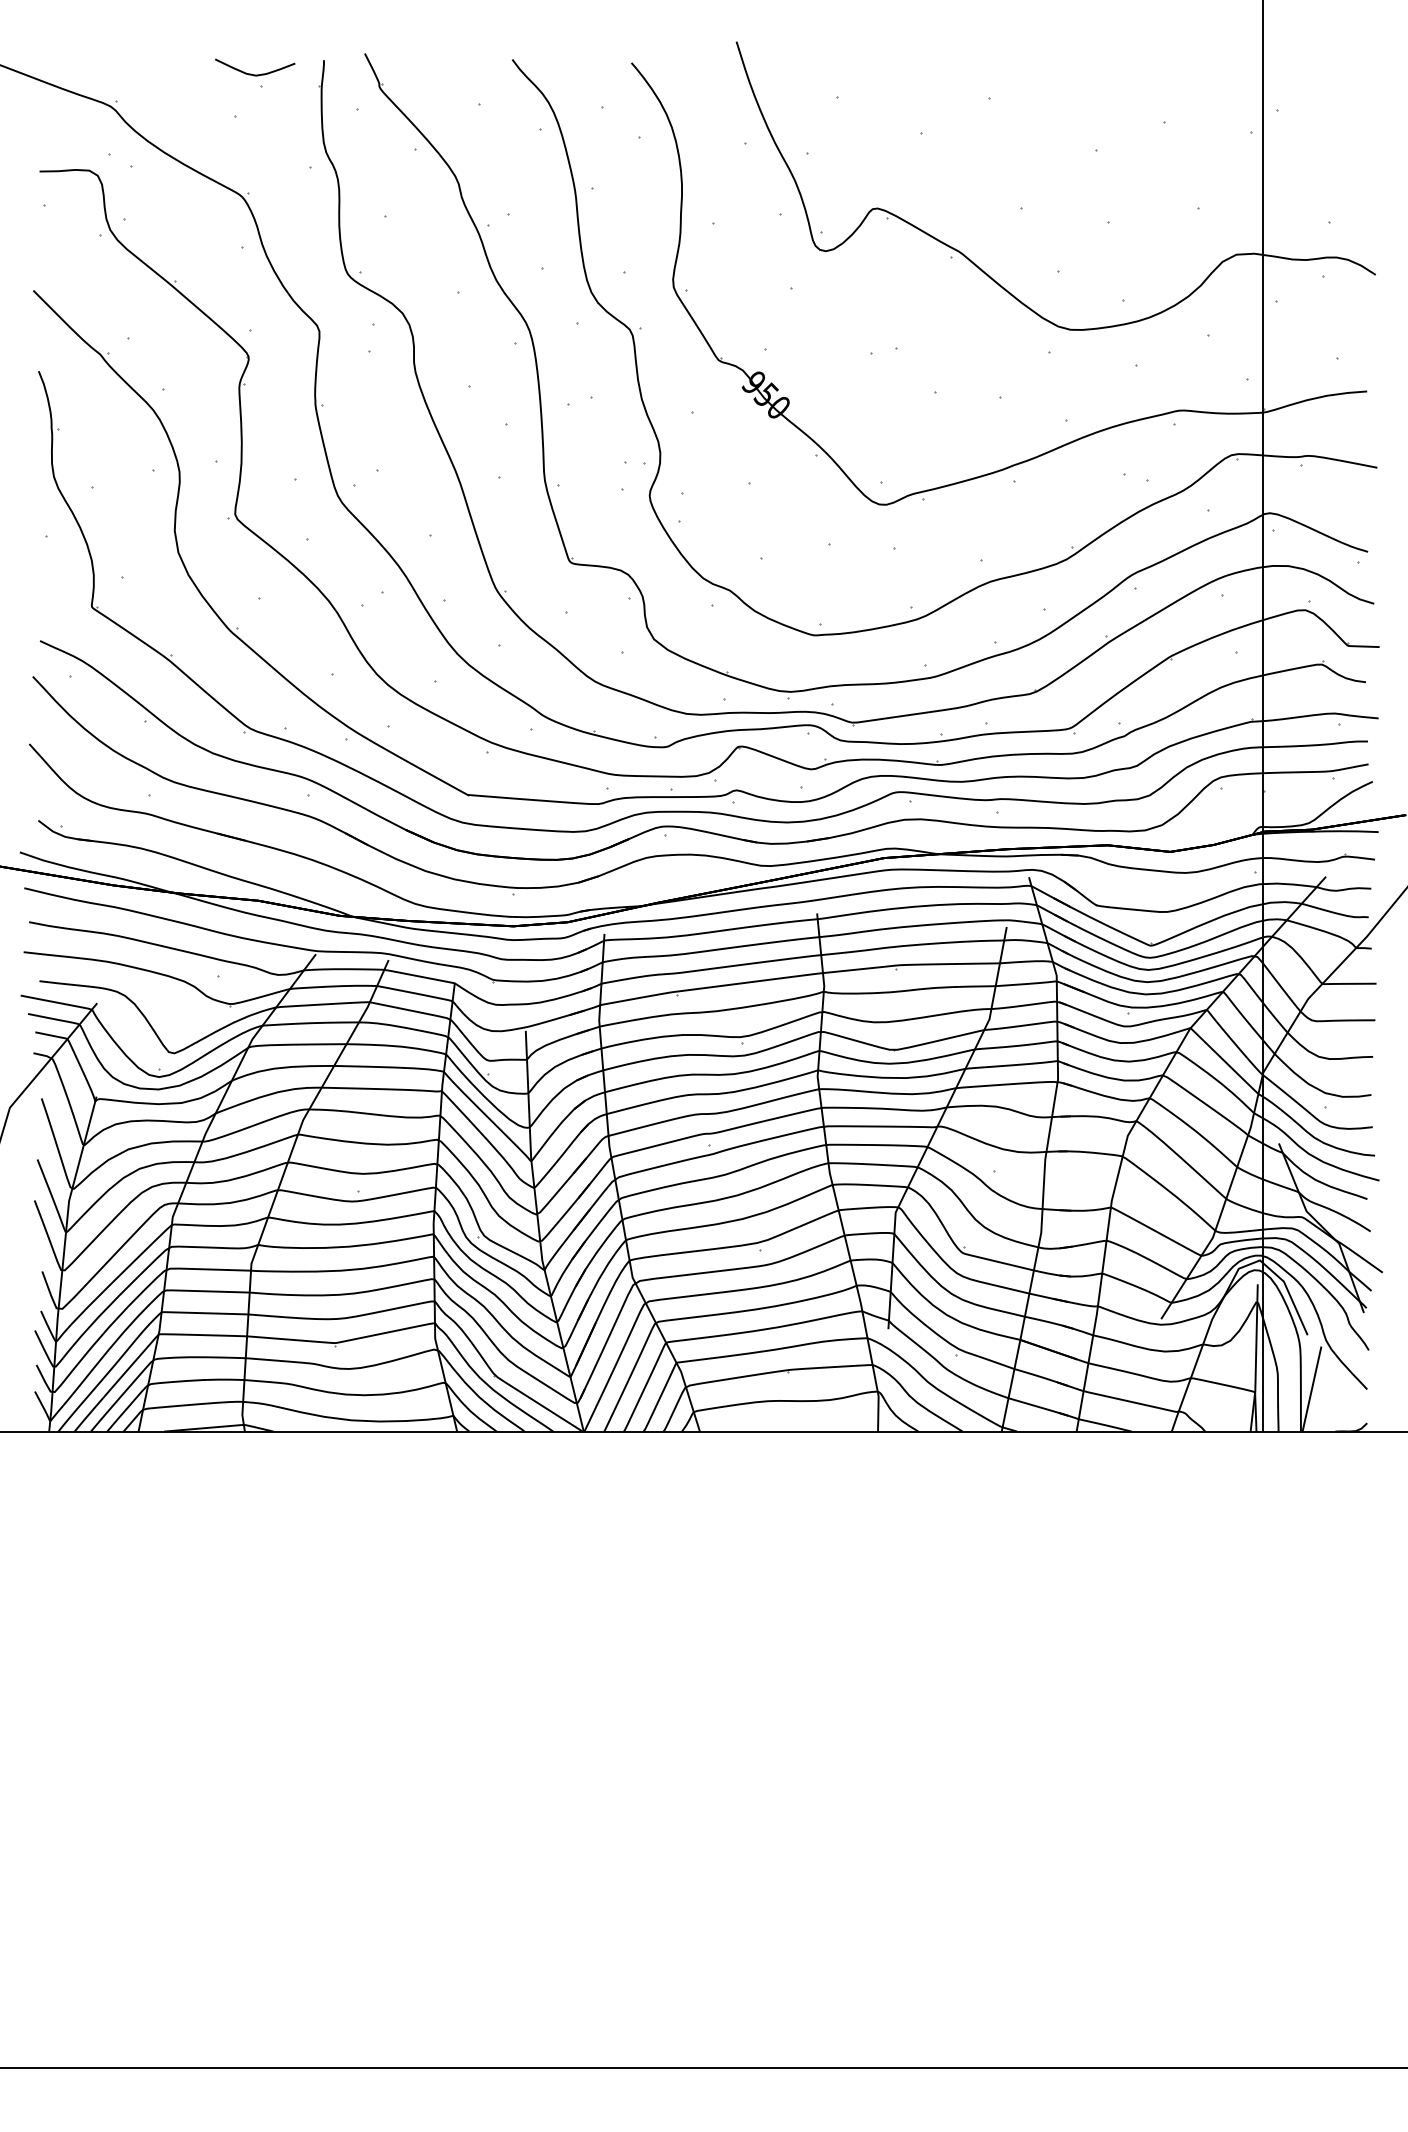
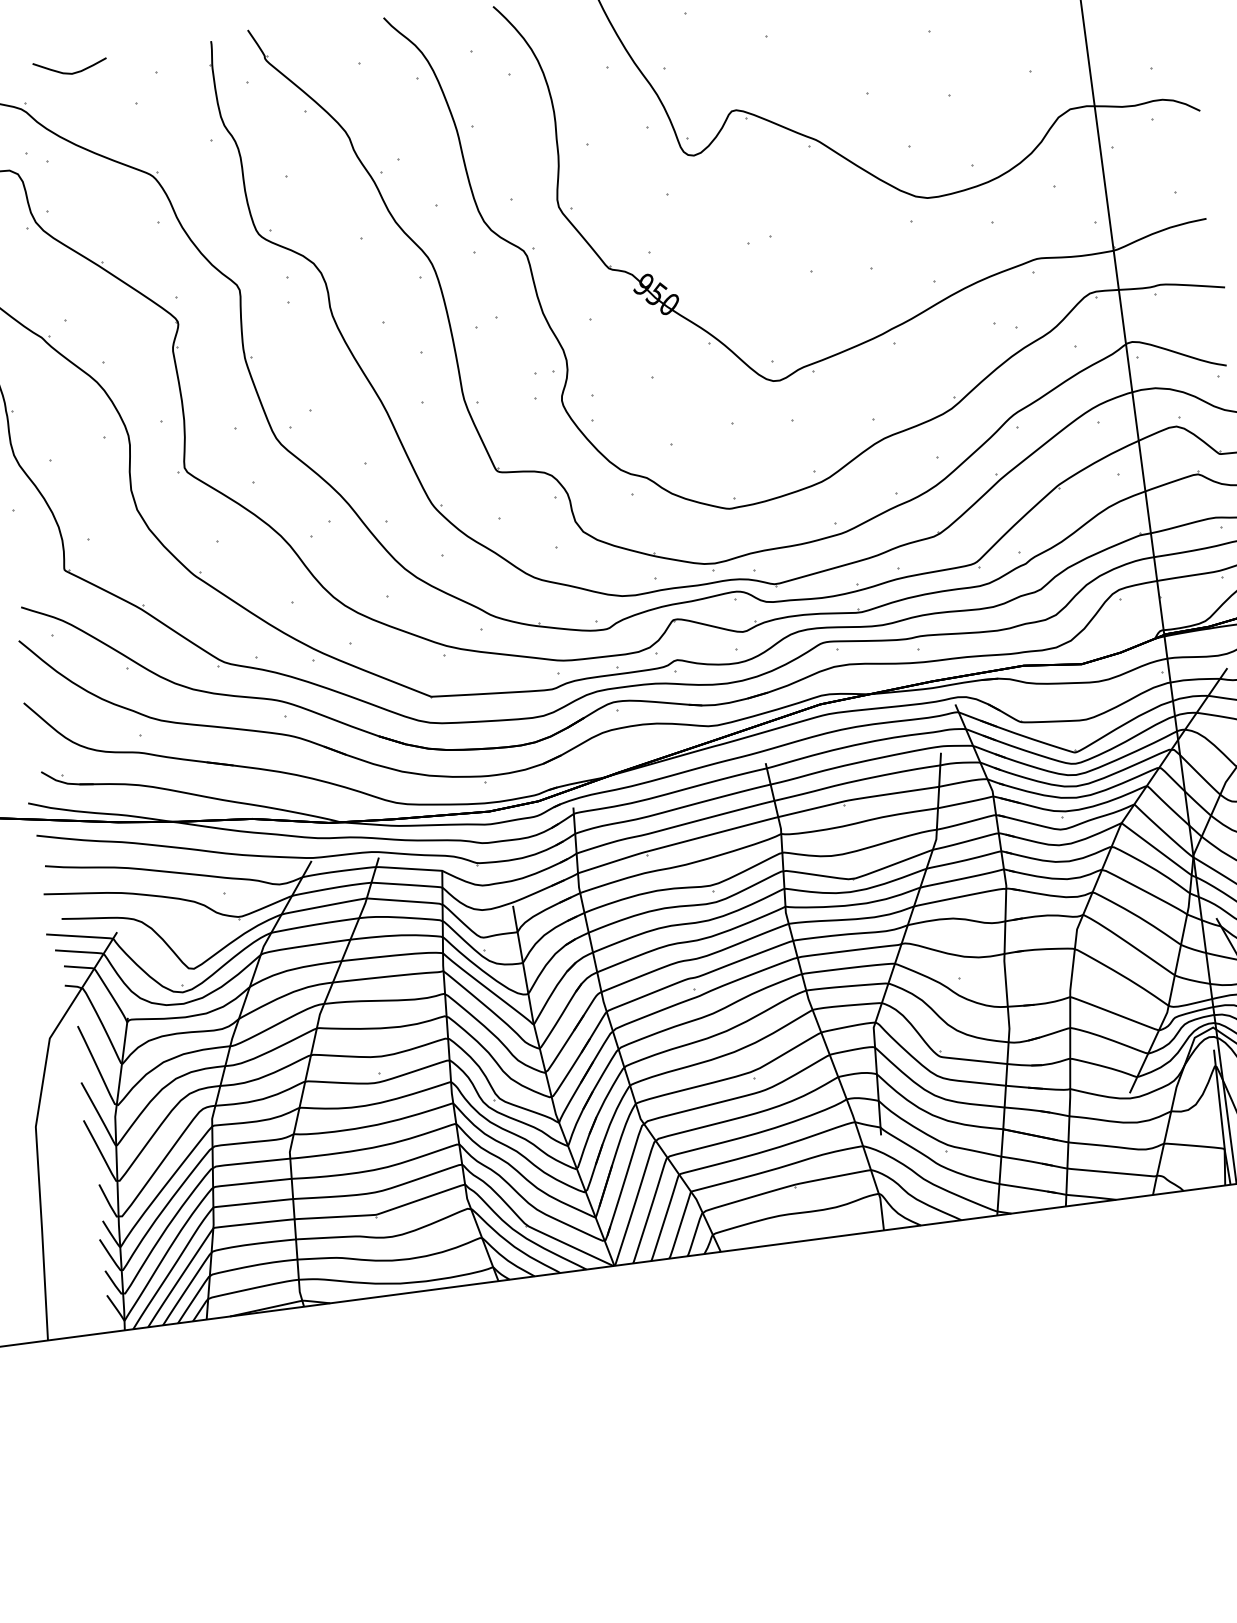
curve: (255, 74) -> (71, 72), moved

